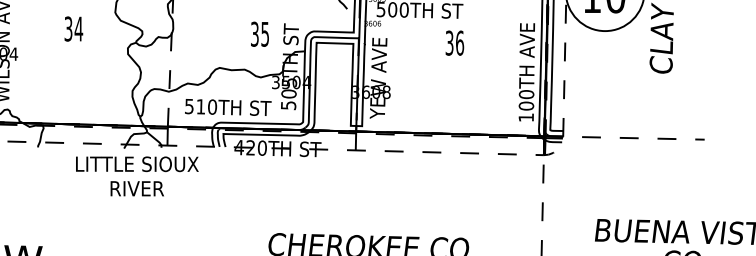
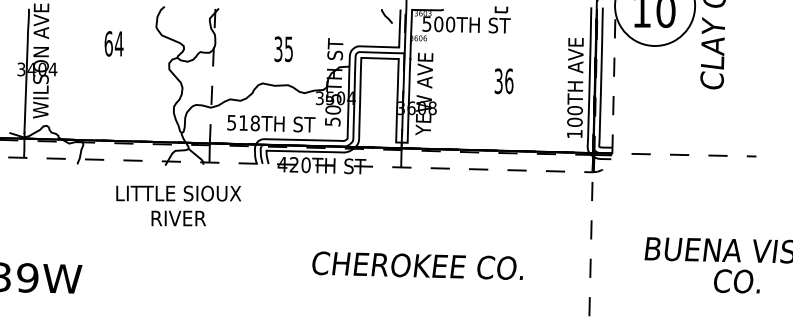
text: (68, 28) -> (108, 43), 34 -> 64
text: (259, 34) -> (283, 49), moved
text: (454, 43) -> (503, 81), moved
text: (211, 107) -> (254, 123), 510TH -> 518TH
text: (137, 175) -> (178, 205), moved

